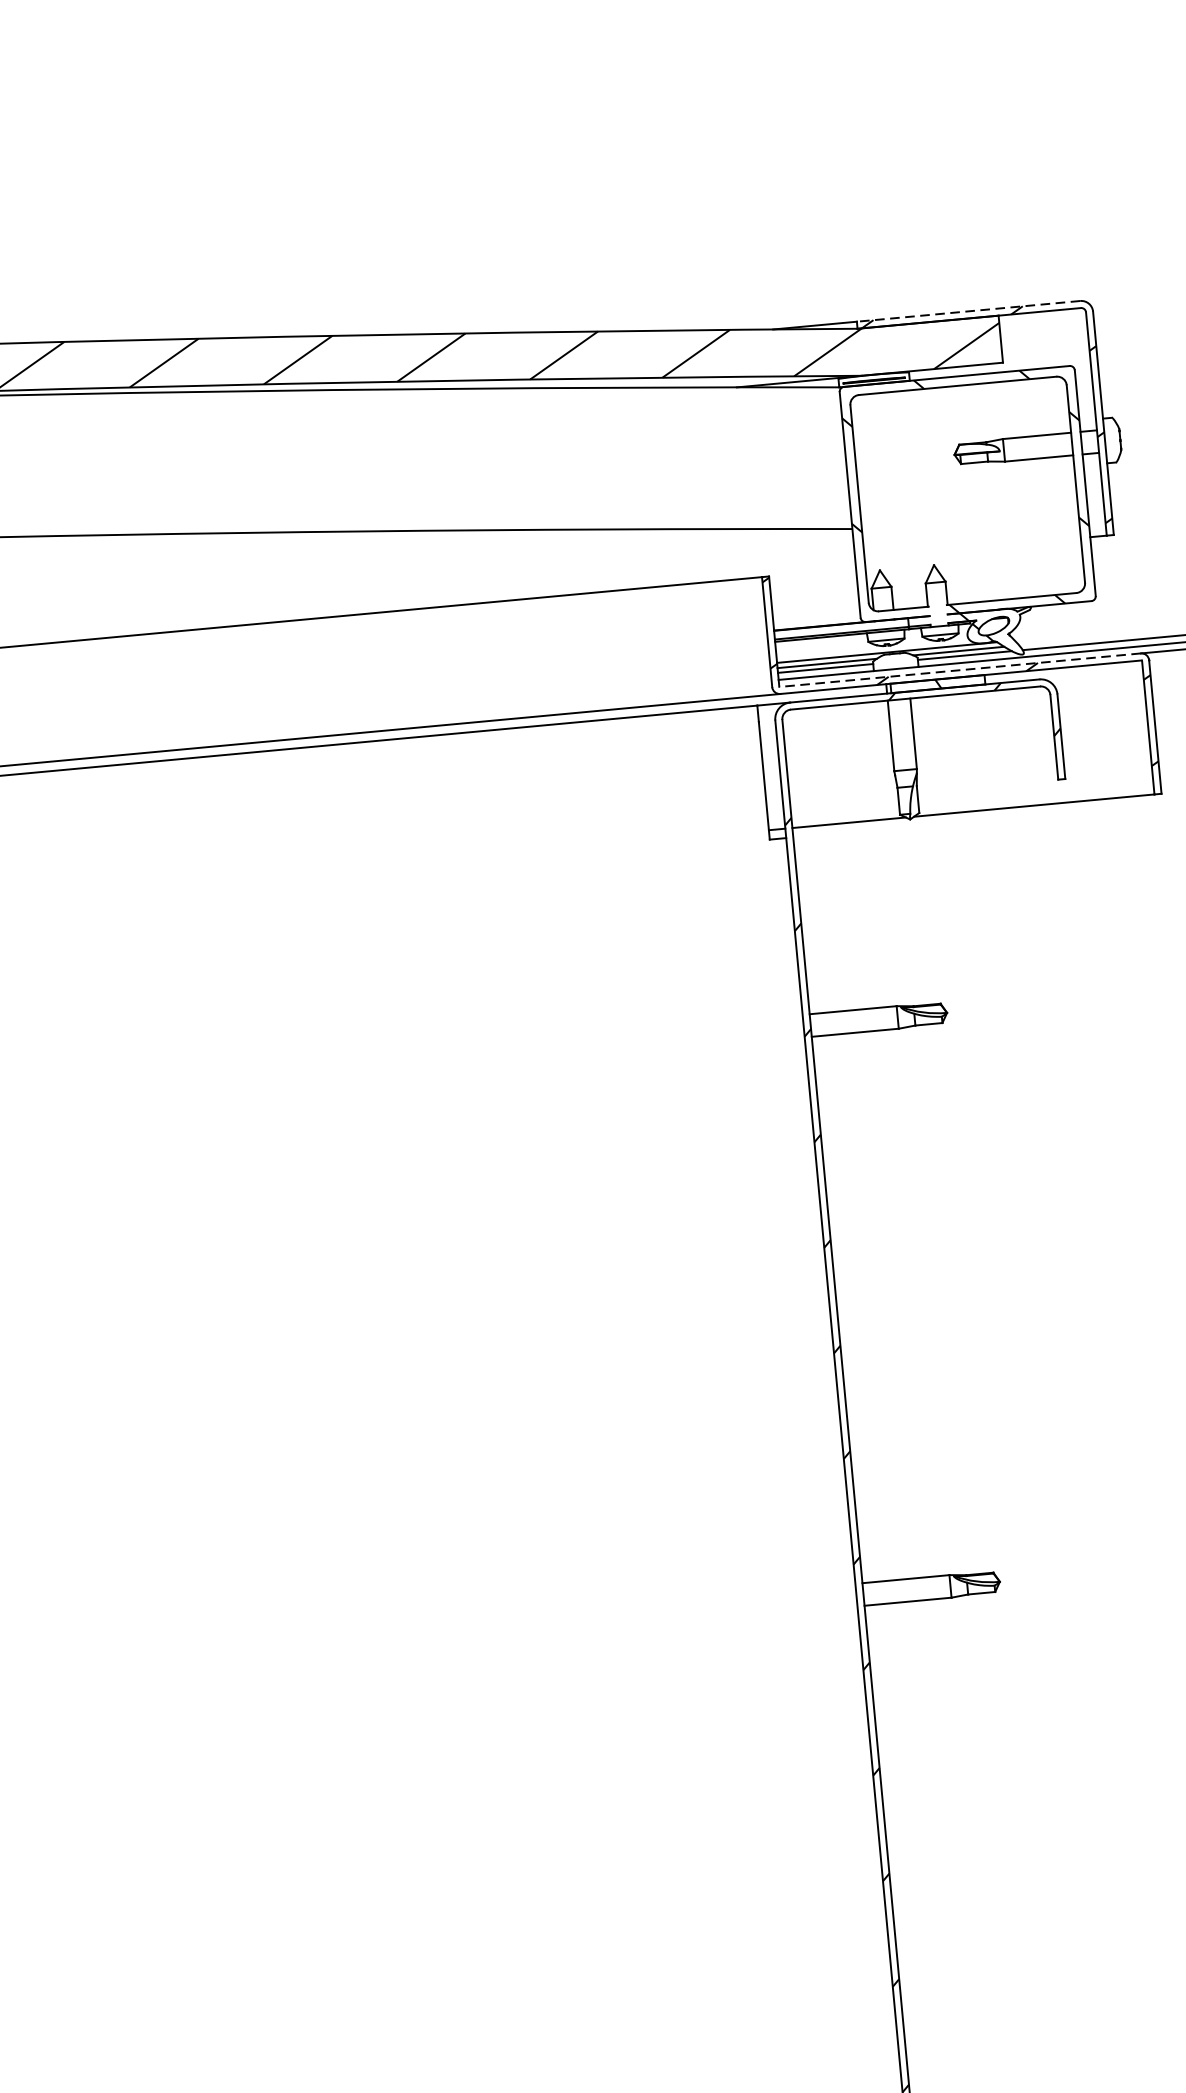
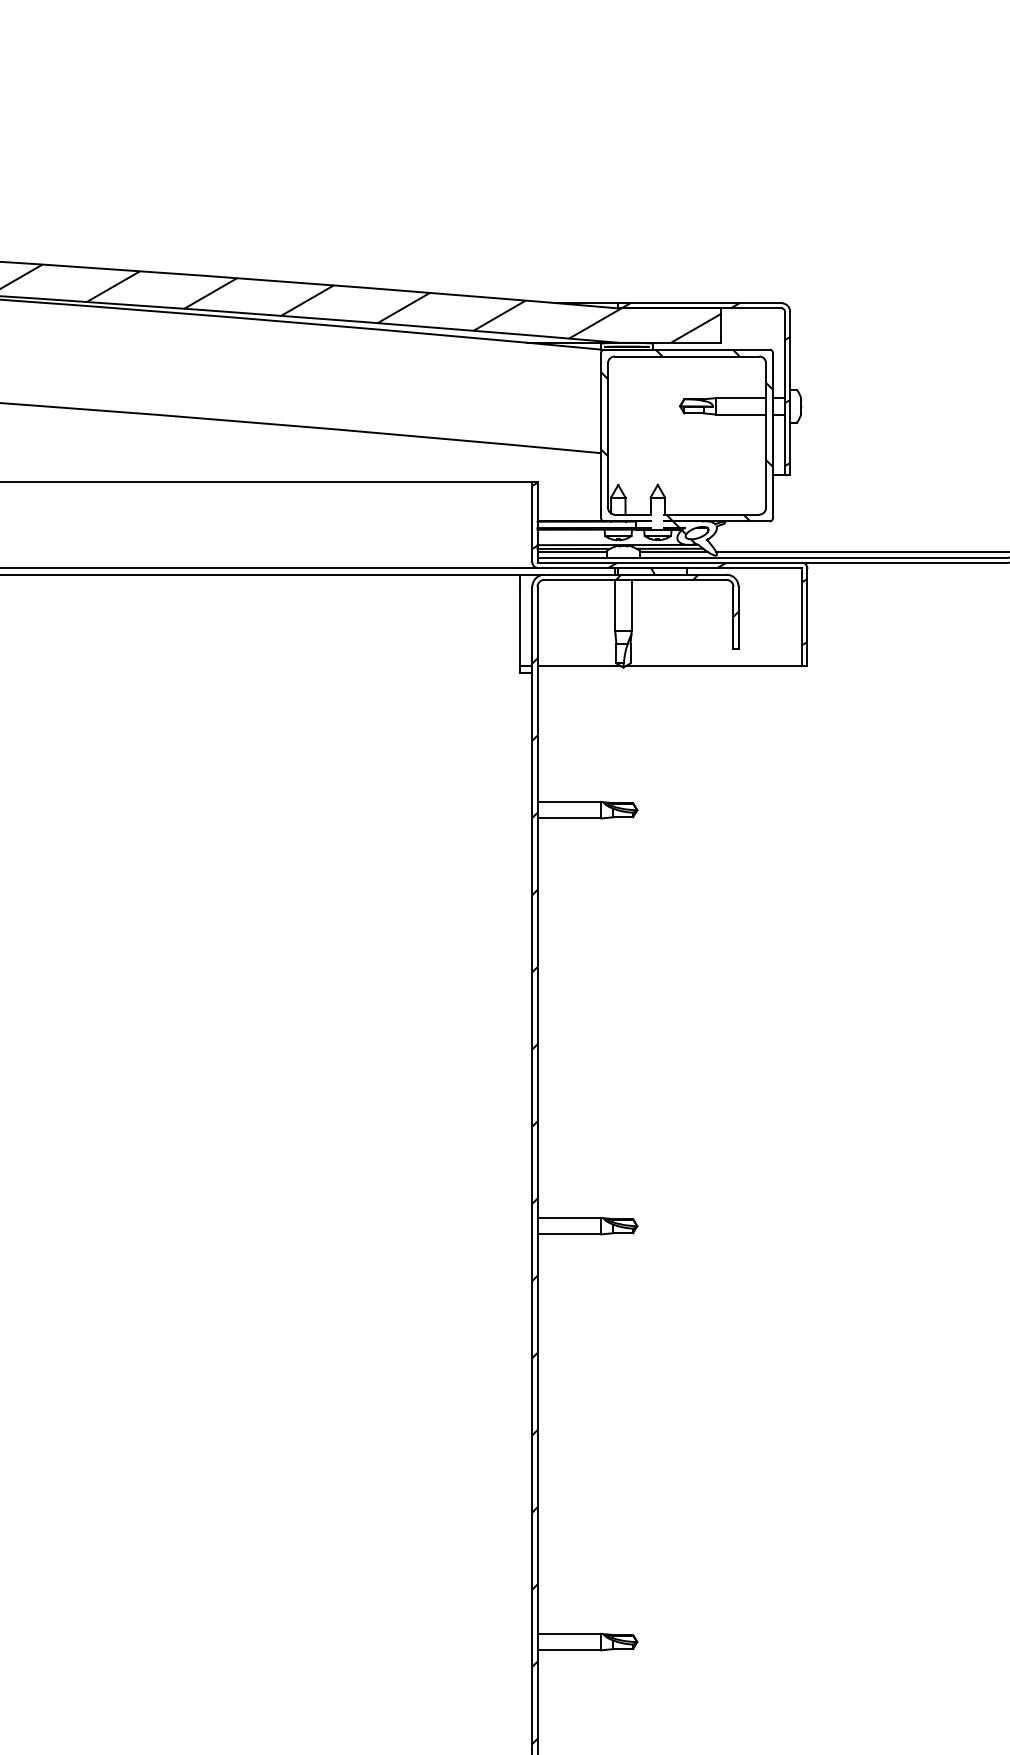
line: (967, 311) -> (699, 303), dashed -> solid
line: (959, 669) -> (669, 562), dashed -> solid

